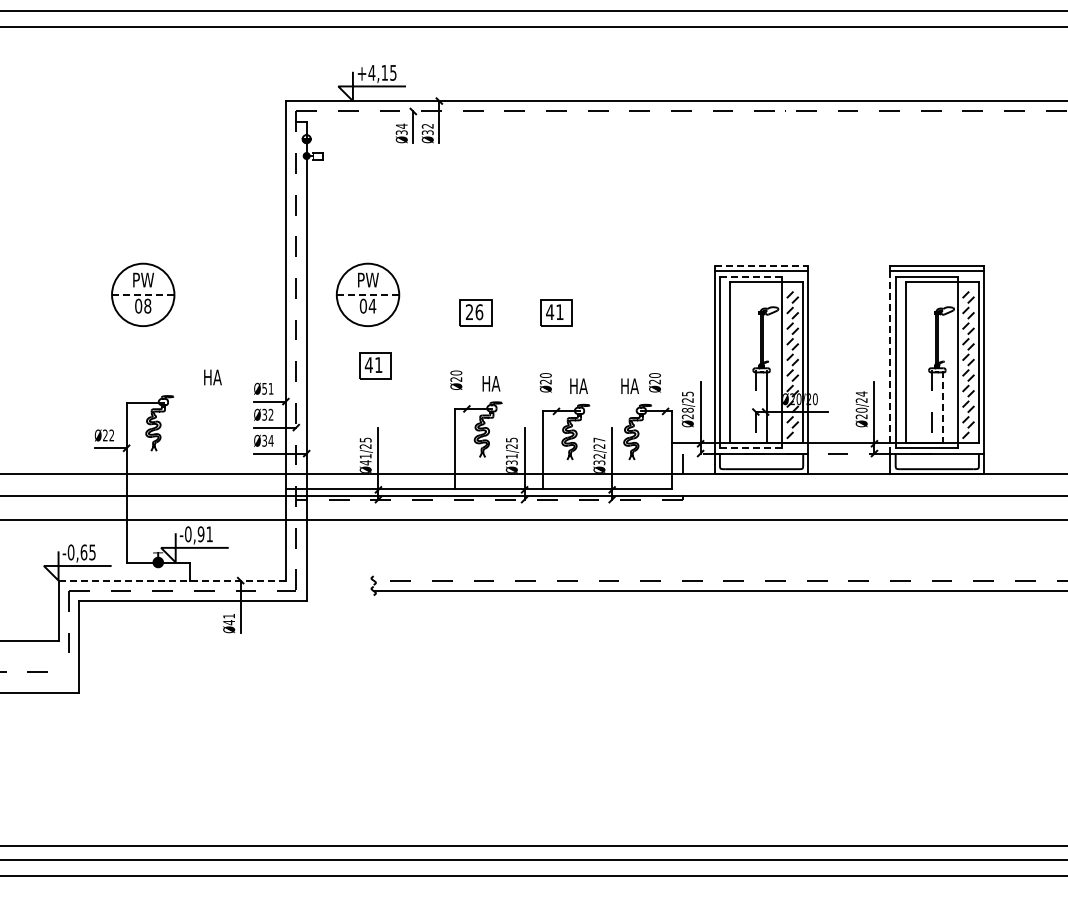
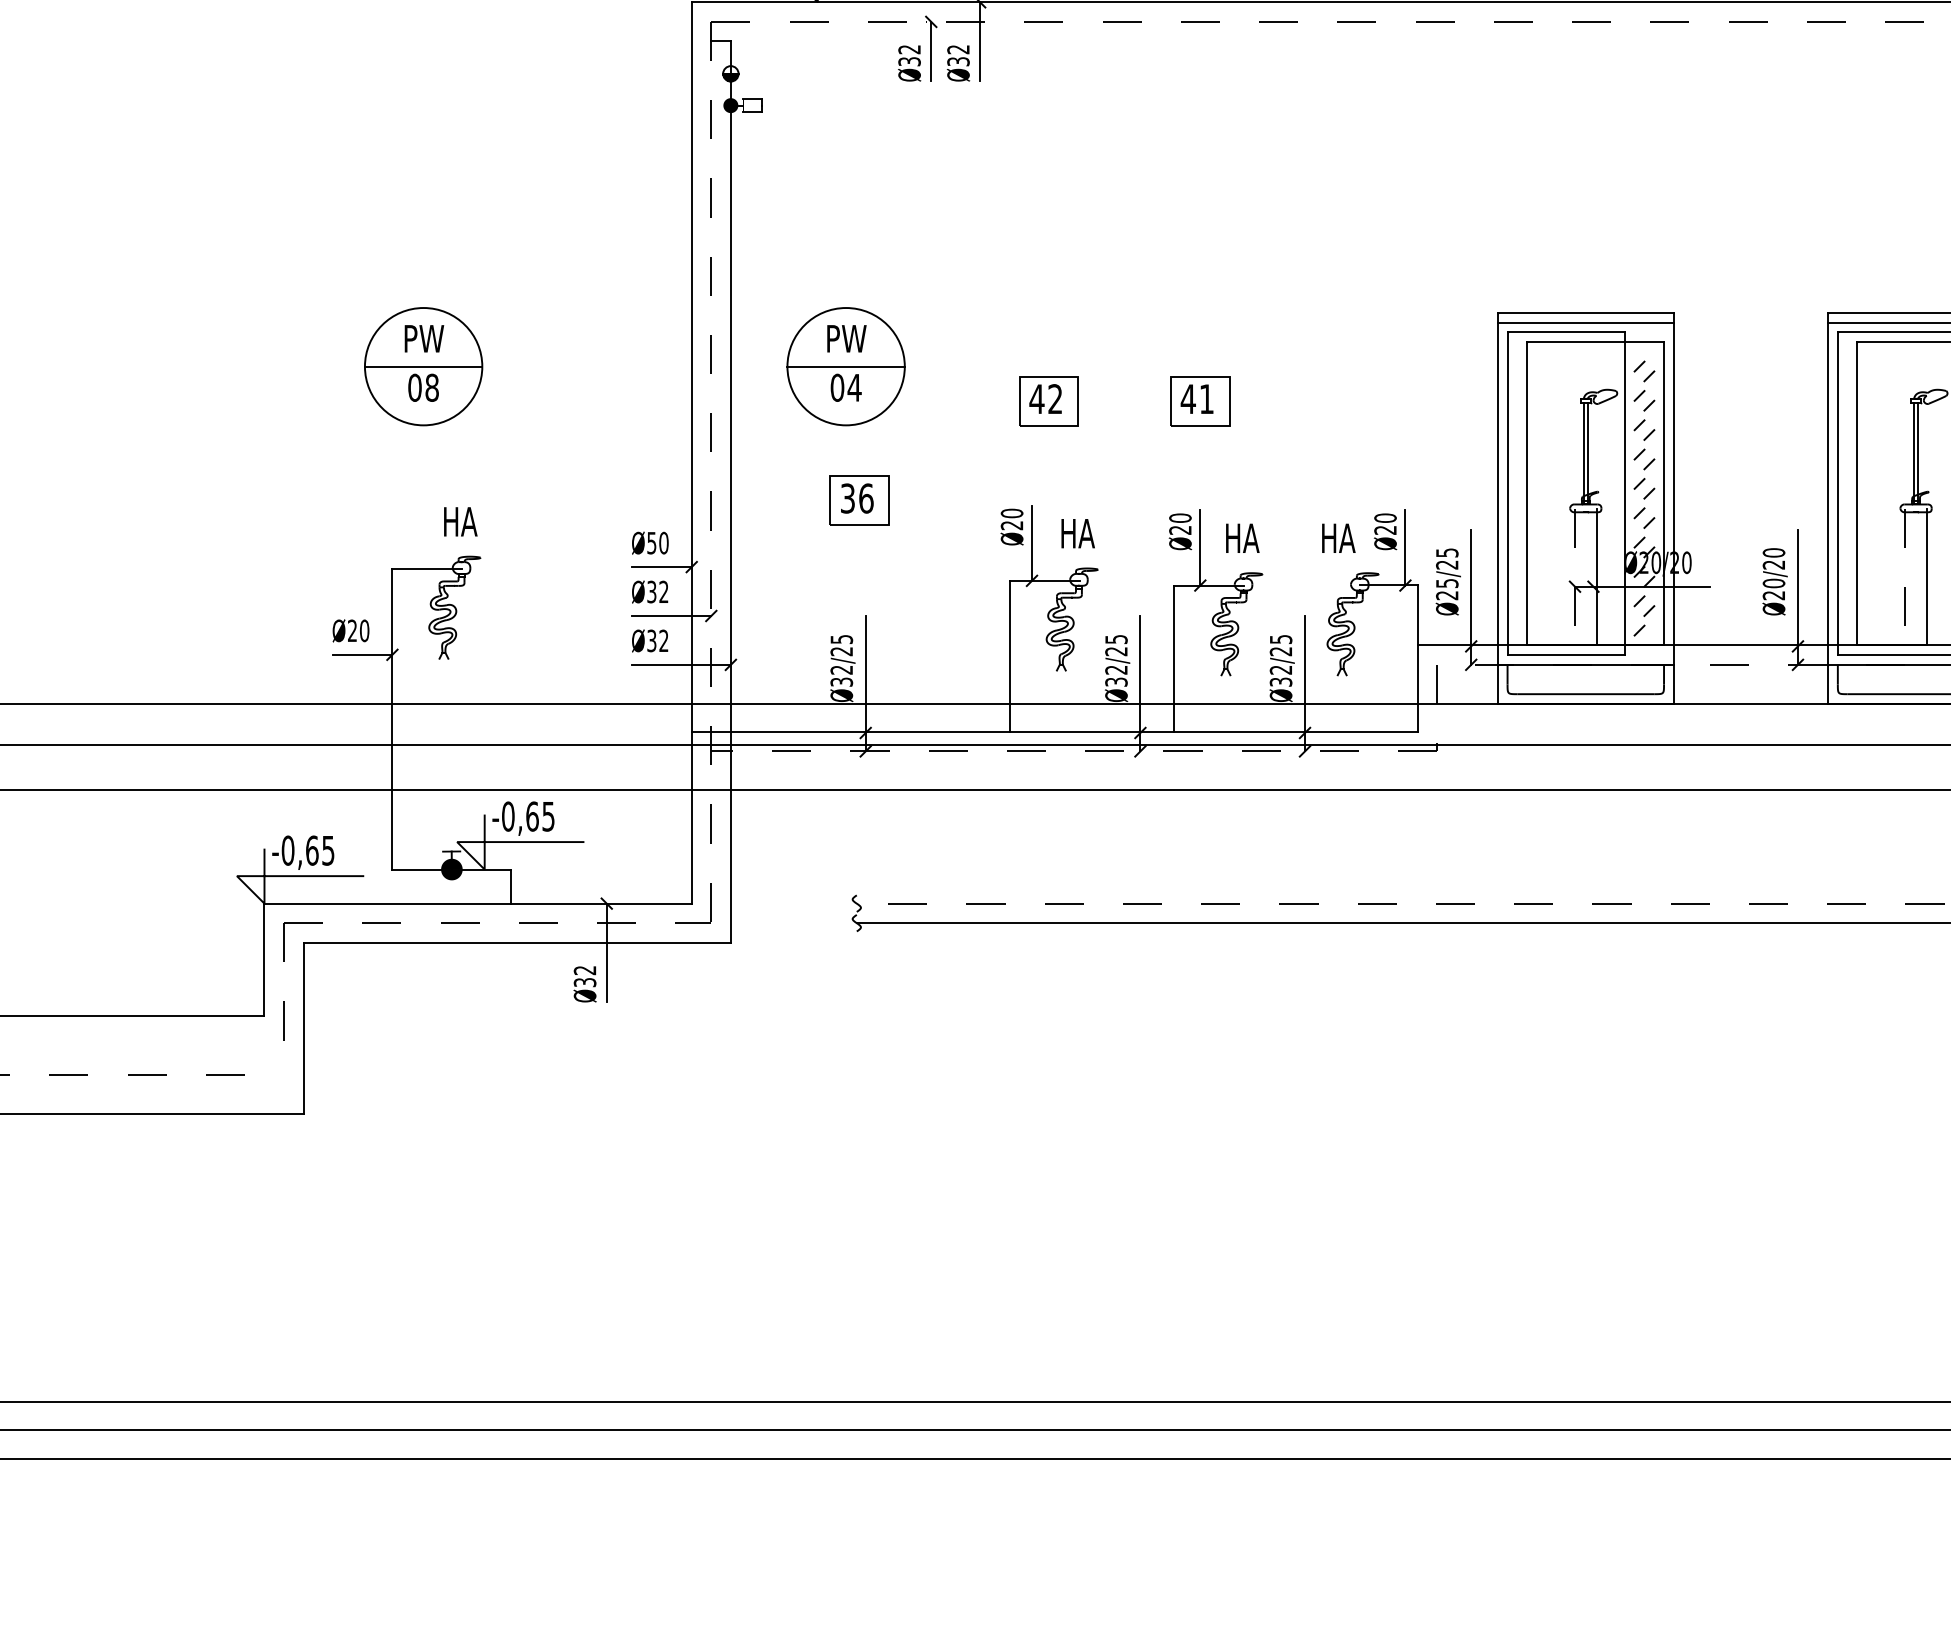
text: (401, 125) -> (909, 48), Ø34 -> Ø32
line: (761, 266) -> (1585, 313), dashed -> solid
line: (750, 276) -> (1564, 332), dashed -> solid
line: (143, 294) -> (424, 365), dashed -> solid
line: (368, 294) -> (847, 365), dashed -> solid
text: (474, 312) -> (1046, 399), 26 -> 42
line: (890, 363) -> (1828, 495), dashed -> solid
text: (373, 365) -> (856, 499), 41 -> 36
text: (212, 377) -> (459, 521), moved
text: (270, 388) -> (662, 542), Ø51 -> Ø50
line: (466, 388) -> (1031, 542), added
line: (556, 391) -> (1200, 548), added
line: (665, 391) -> (1405, 548), added
text: (861, 393) -> (1773, 551), Ø20/24 -> Ø20/20
line: (943, 407) -> (1927, 578), dashed -> solid
text: (687, 409) -> (1446, 581), Ø28/25 -> Ø25/25
text: (111, 435) -> (363, 630), Ø22 -> Ø20
text: (599, 439) -> (1281, 638), Ø32/27 -> Ø32/25
text: (270, 440) -> (662, 640), Ø34 -> Ø32
line: (751, 448) -> (1566, 655), dashed -> solid
text: (511, 456) -> (1115, 670), Ø31/25 -> Ø32/25
text: (365, 459) -> (841, 675), Ø41/25 -> Ø32/25
text: (204, 534) -> (538, 816), -0,91 -> -0,65
line: (172, 580) -> (478, 903), dashed -> solid
text: (229, 619) -> (585, 976), Ø41 -> Ø32

